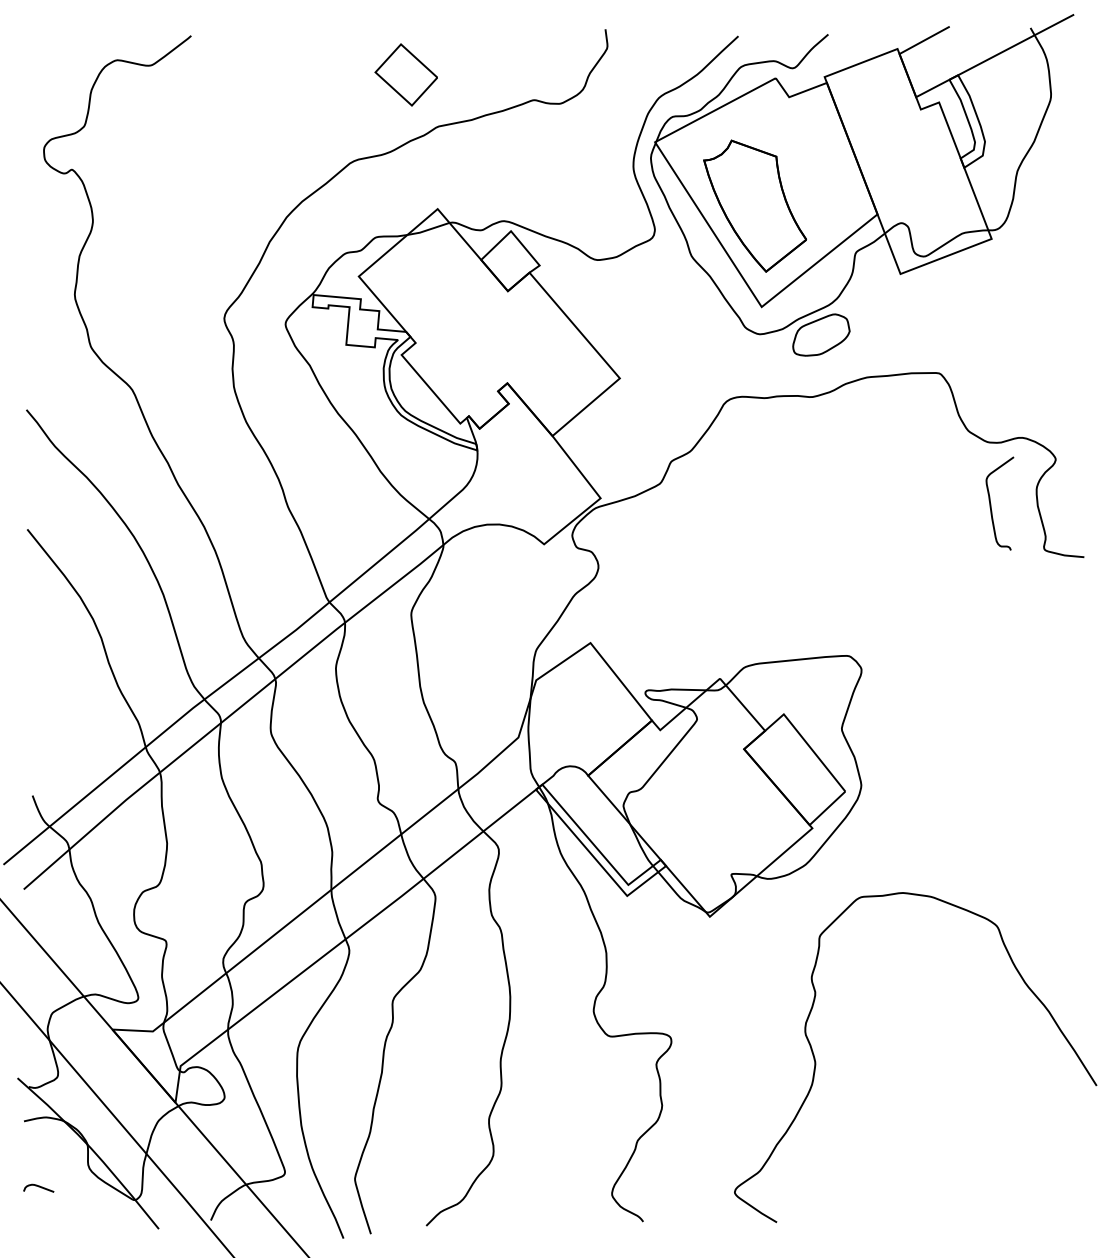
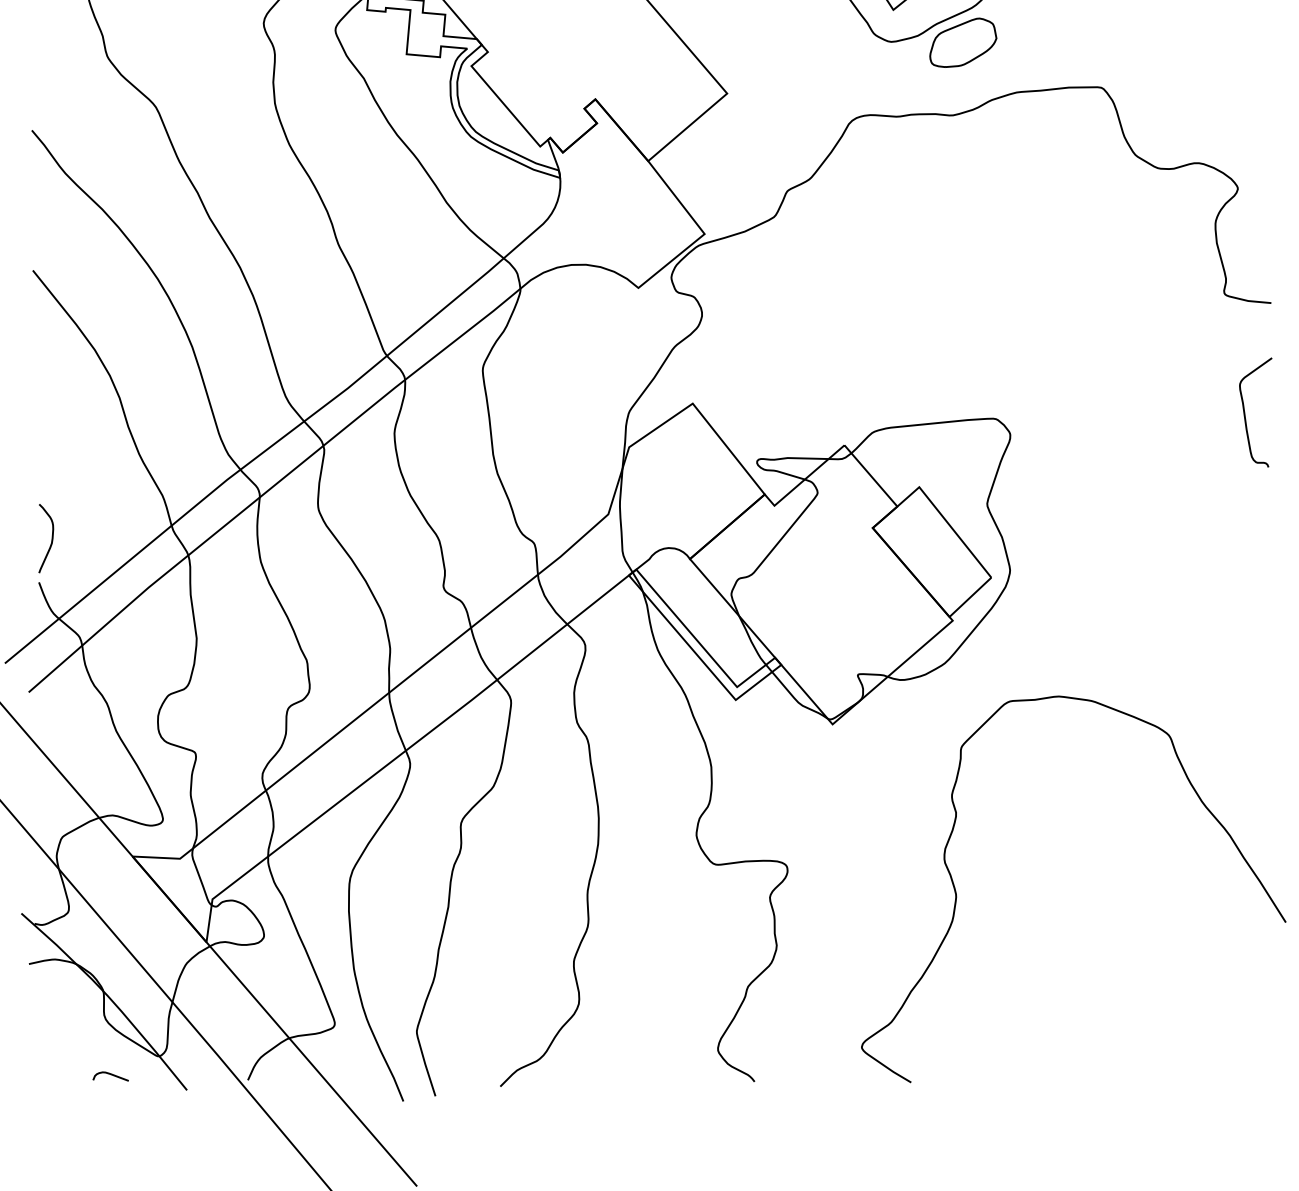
curve: (991, 503) -> (1245, 412), moved
curve: (43, 757) -> (51, 537), added
curve: (38, 1187) -> (110, 1075), moved

